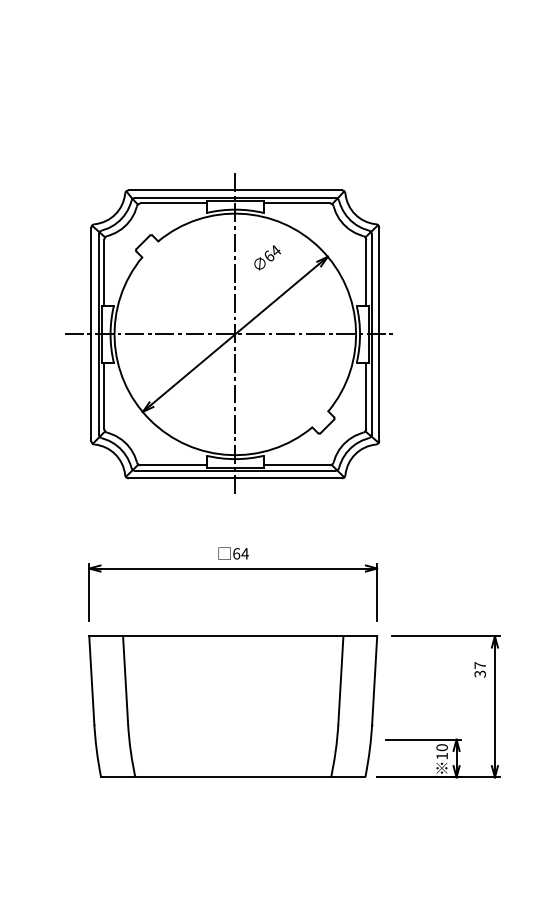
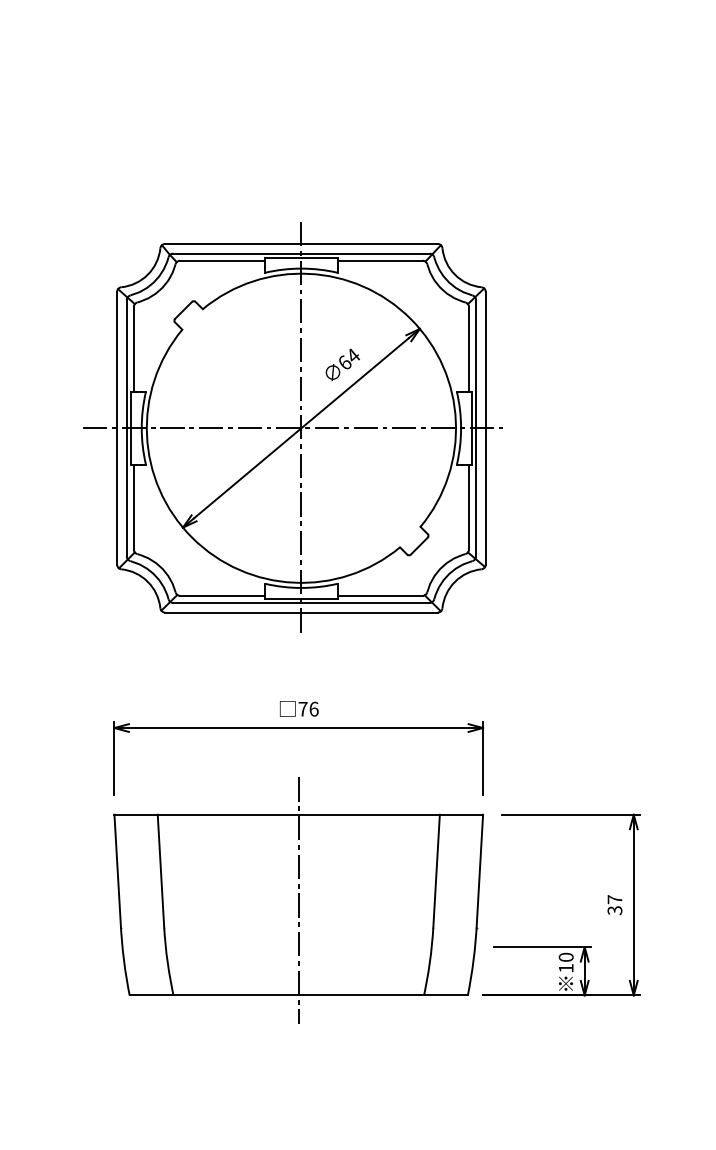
text: (267, 257) -> (342, 364), moved
text: (240, 553) -> (308, 708), 64 -> 76
text: (479, 669) -> (614, 904), moved
line: (233, 703) -> (299, 900), added

